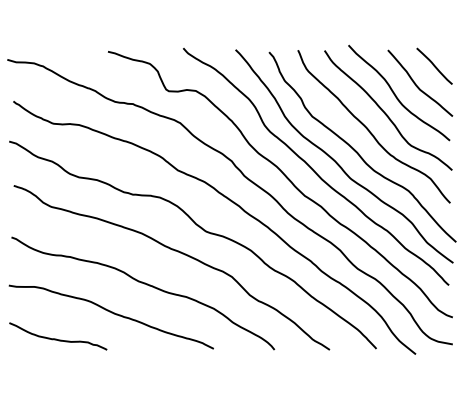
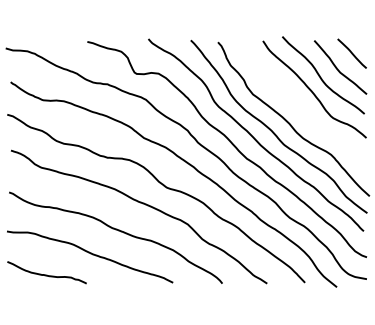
curve: (368, 127) -> (298, 103), removed

